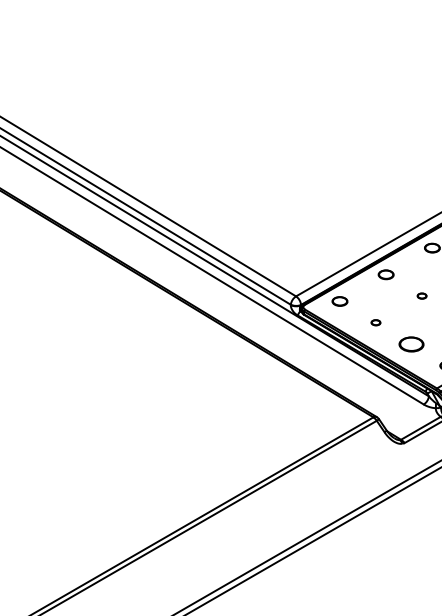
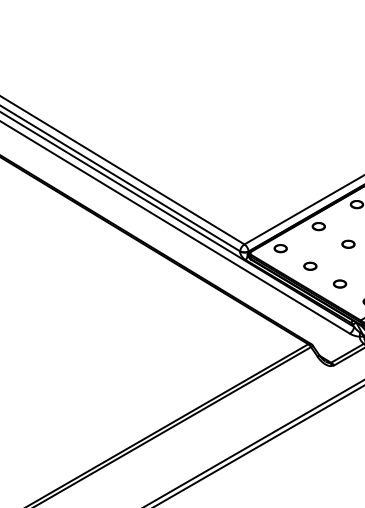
part: (422, 295) -> (348, 243), size x1.67
part: (376, 321) -> (310, 265), size x1.67
part: (412, 343) -> (340, 283), size x0.62

